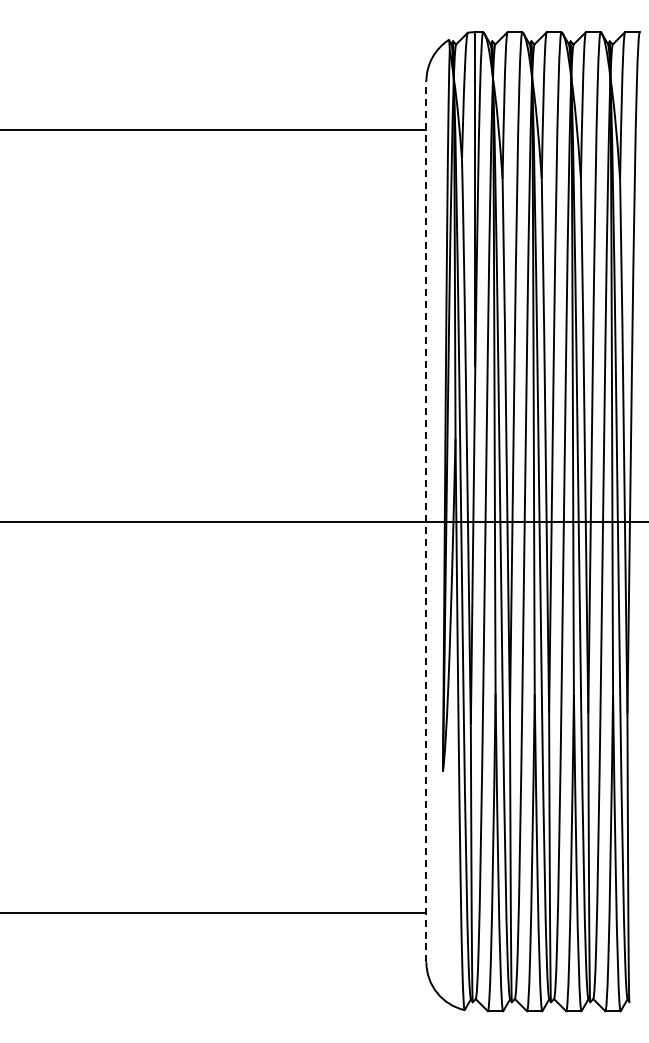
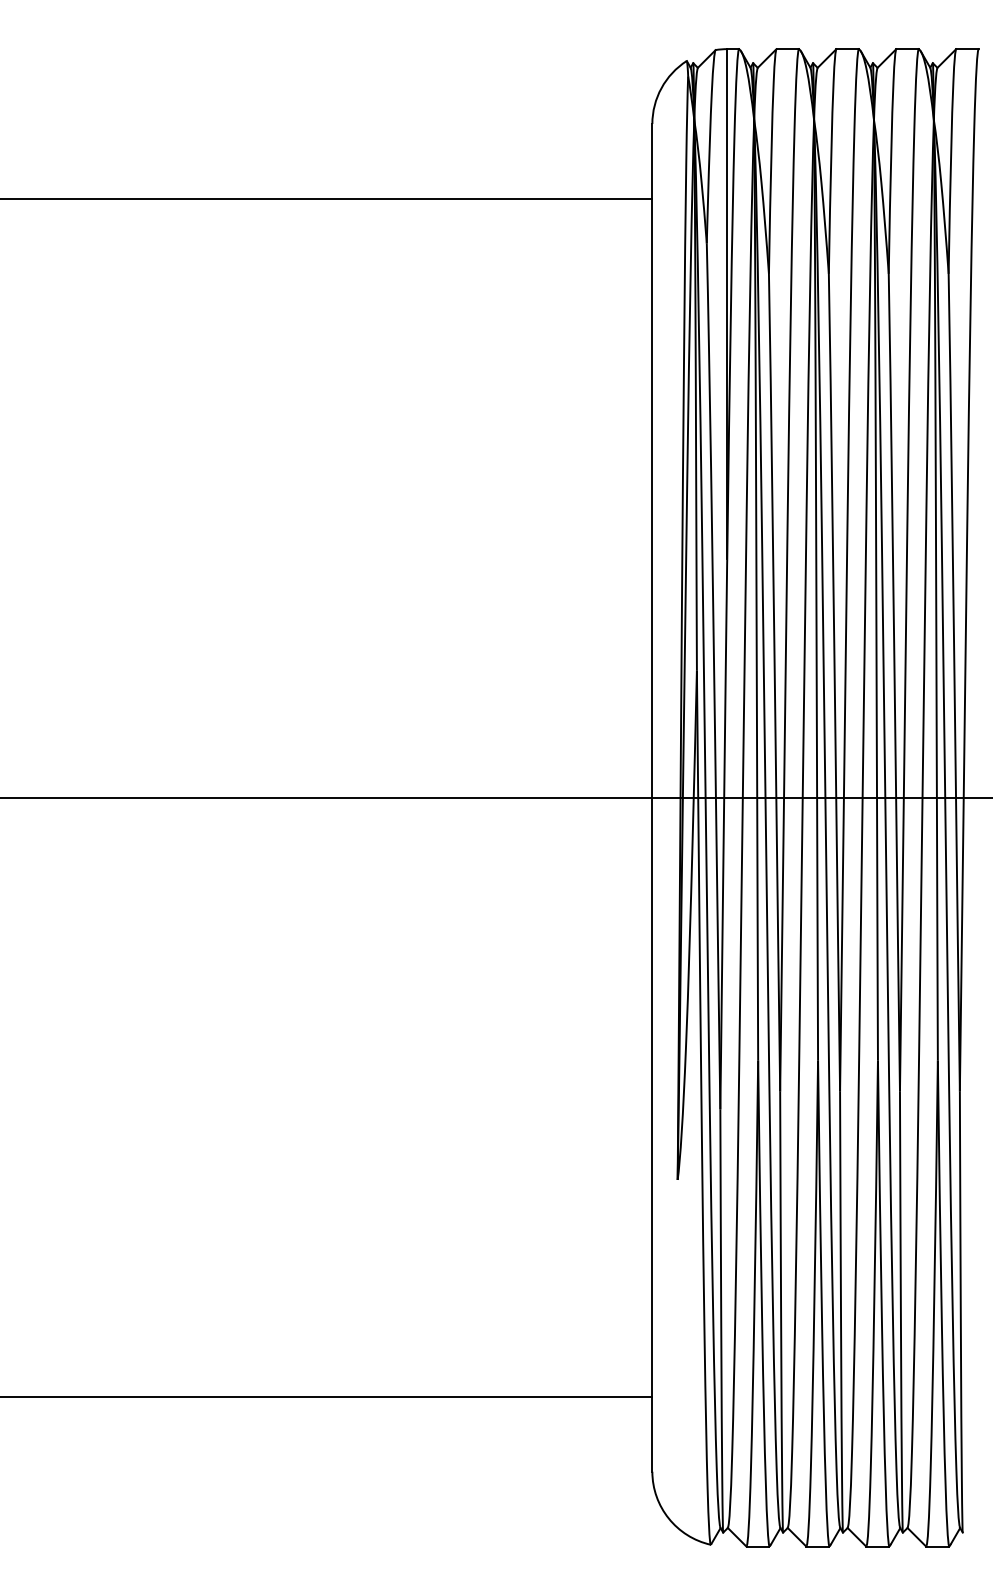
line: (426, 521) -> (652, 797), dashed -> solid

